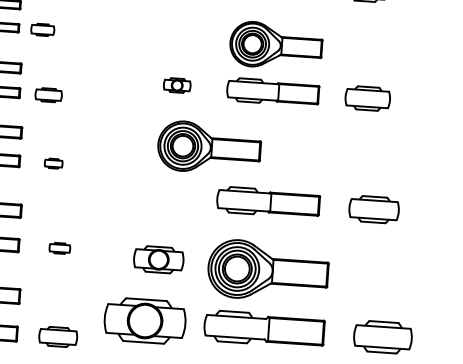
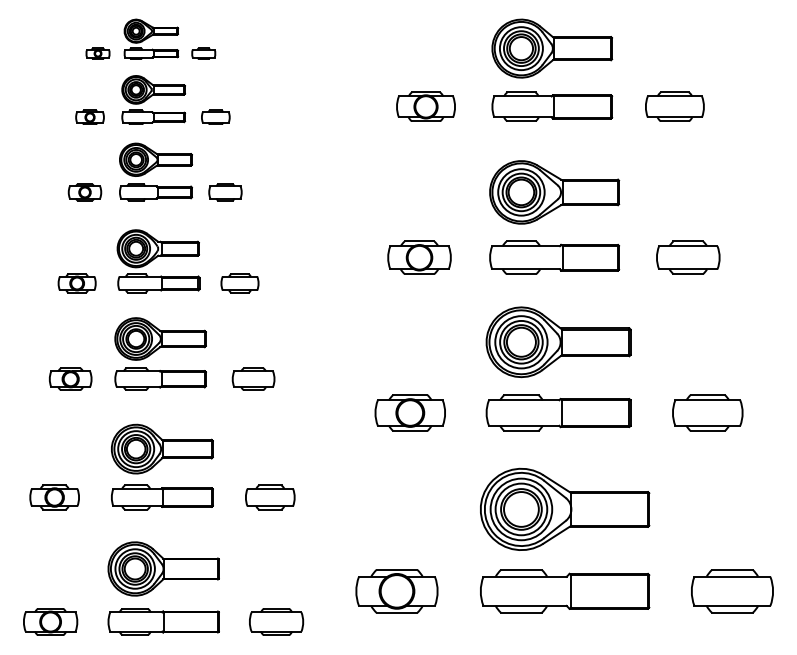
part: (177, 85) -> (419, 257), size x1.67
part: (209, 148) -> (558, 342), moved
part: (53, 163) -> (253, 378), size x1.67
part: (59, 248) -> (270, 497), size x1.67
part: (158, 259) -> (409, 412), moved
part: (144, 321) -> (396, 591), size x0.71

